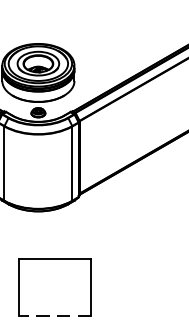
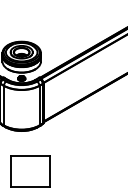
line: (53, 315) -> (29, 186), dashed -> solid

